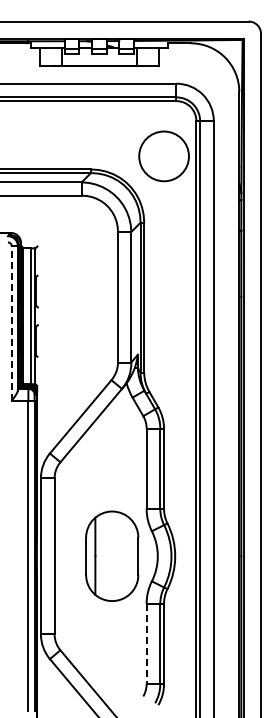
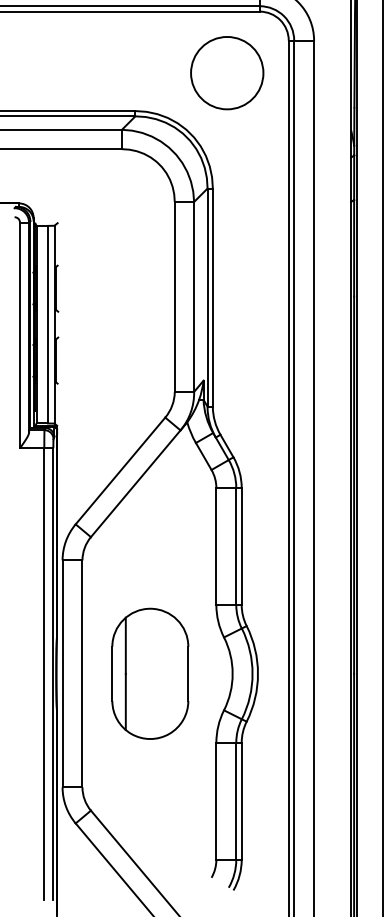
circle: (163, 156) -> (226, 73), moved
line: (11, 323) -> (19, 335), dashed -> solid
part: (112, 555) -> (150, 672), moved
line: (146, 644) -> (216, 802), dashed -> solid

